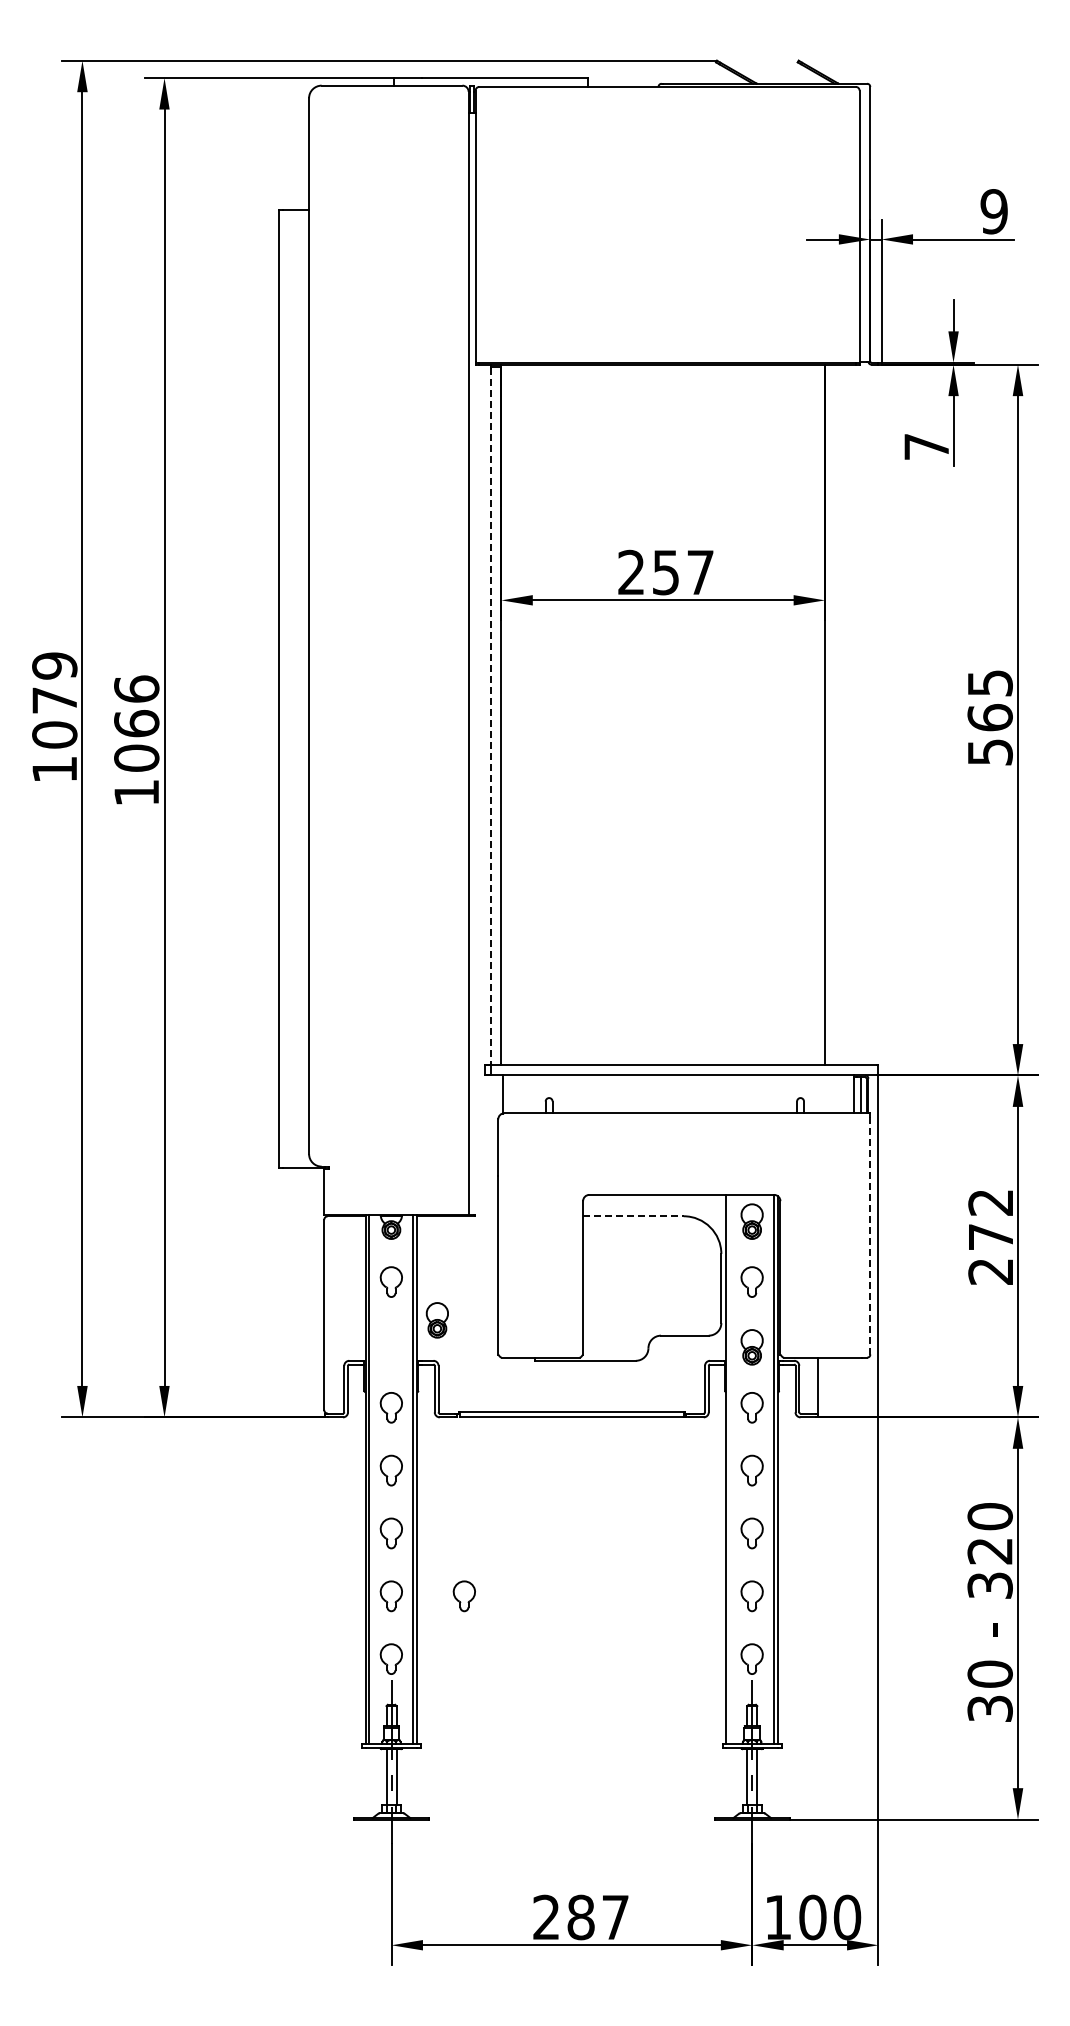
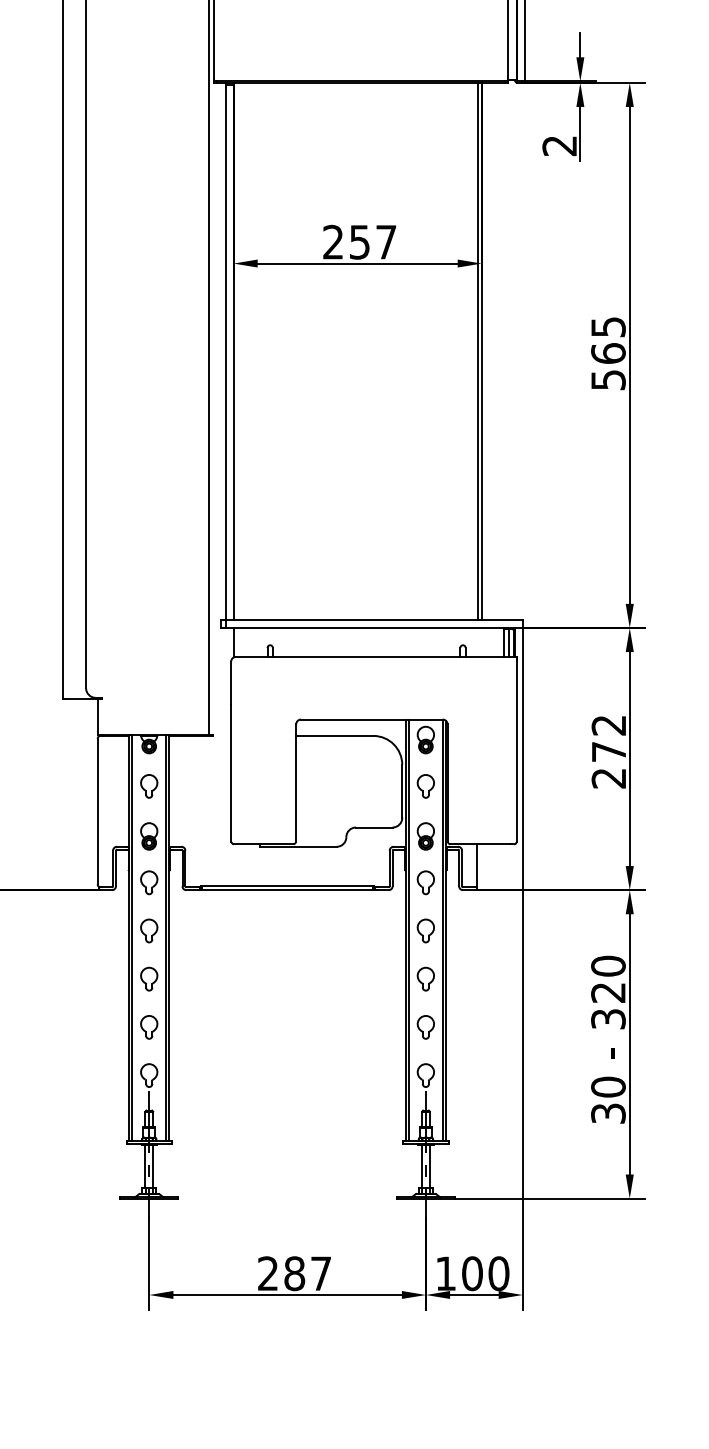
text: (926, 447) -> (559, 146), 7 -> 2
line: (820, 714) -> (478, 351), added
line: (491, 716) -> (225, 352), dashed -> solid
line: (633, 1216) -> (334, 736), dashed -> solid
line: (870, 1235) -> (516, 750), dashed -> solid
part: (436, 1320) -> (148, 836), moved
line: (730, 1469) -> (409, 930), added
part: (463, 1596) -> (204, 1027), removed

